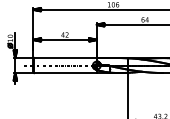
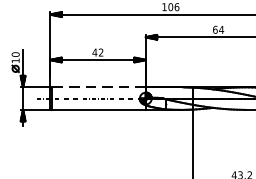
line: (65, 58) -> (98, 87), solid -> dashed

